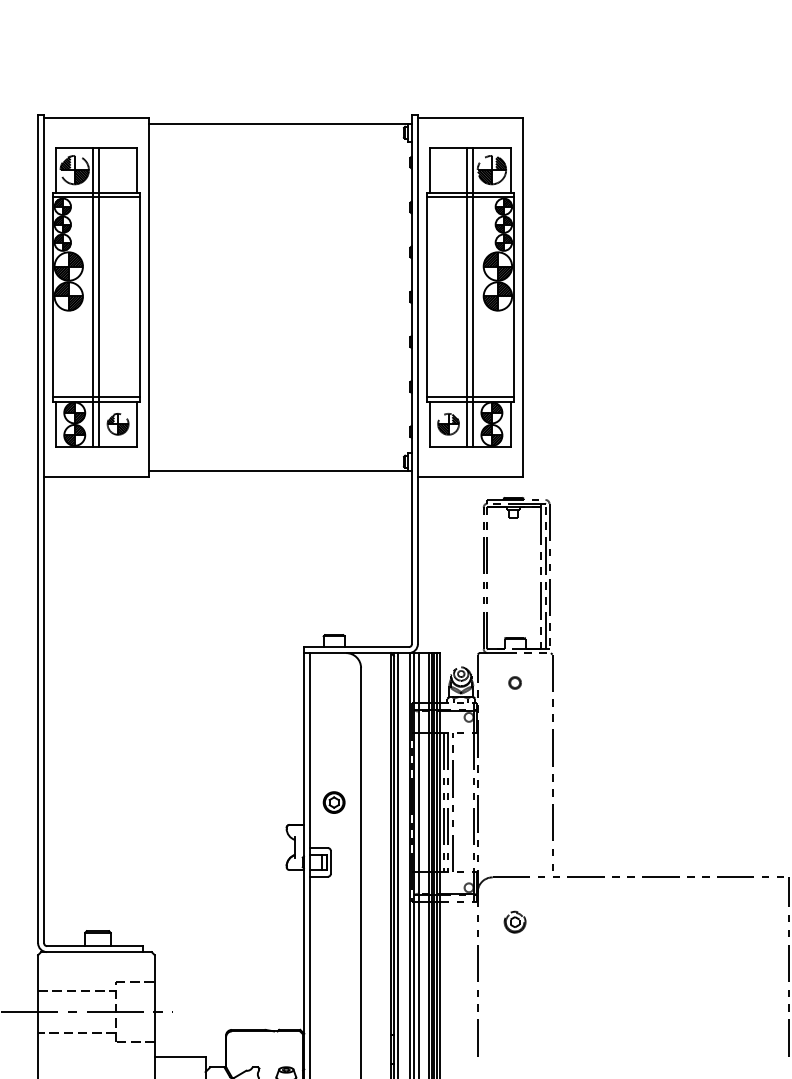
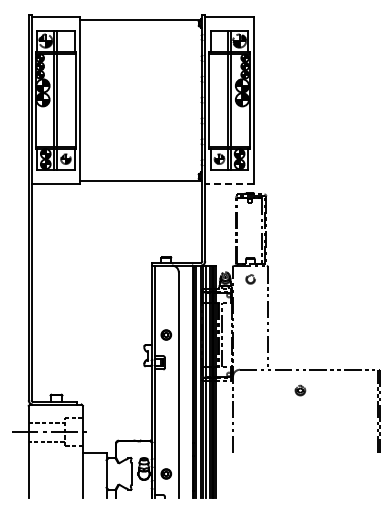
line: (470, 476) -> (229, 183), solid -> dashed
part: (513, 683) -> (249, 279), size x1.6
part: (515, 922) -> (300, 390), moved

